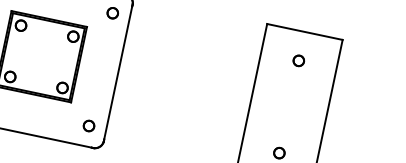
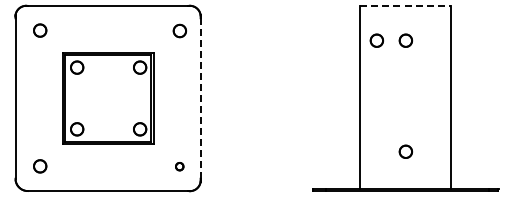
line: (305, 31) -> (406, 5), solid -> dashed
part: (274, 55) -> (376, 40), added
line: (118, 72) -> (200, 98), solid -> dashed
part: (88, 125) -> (179, 166), size x0.6

